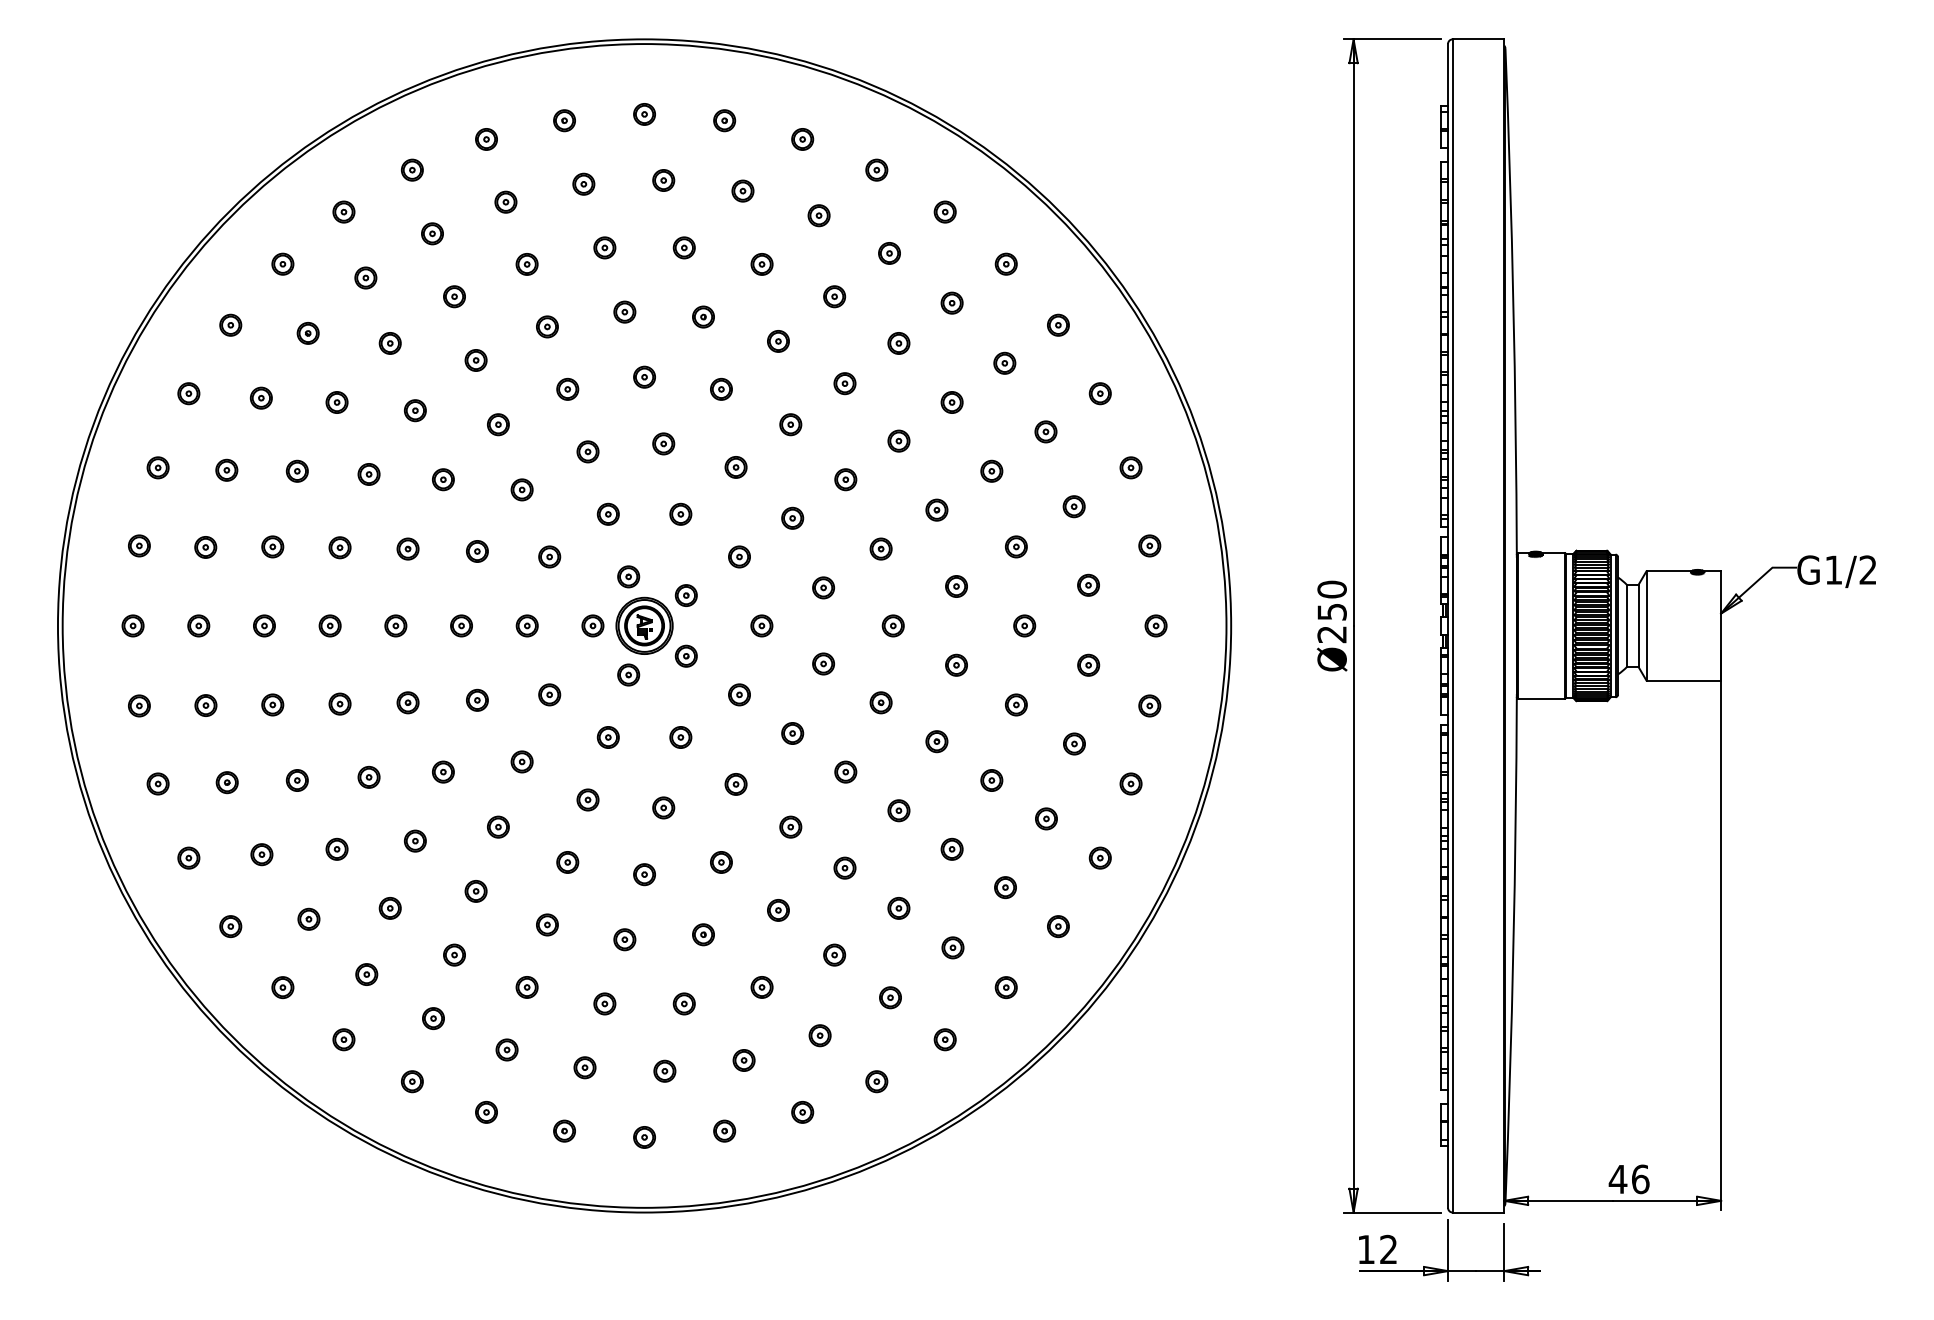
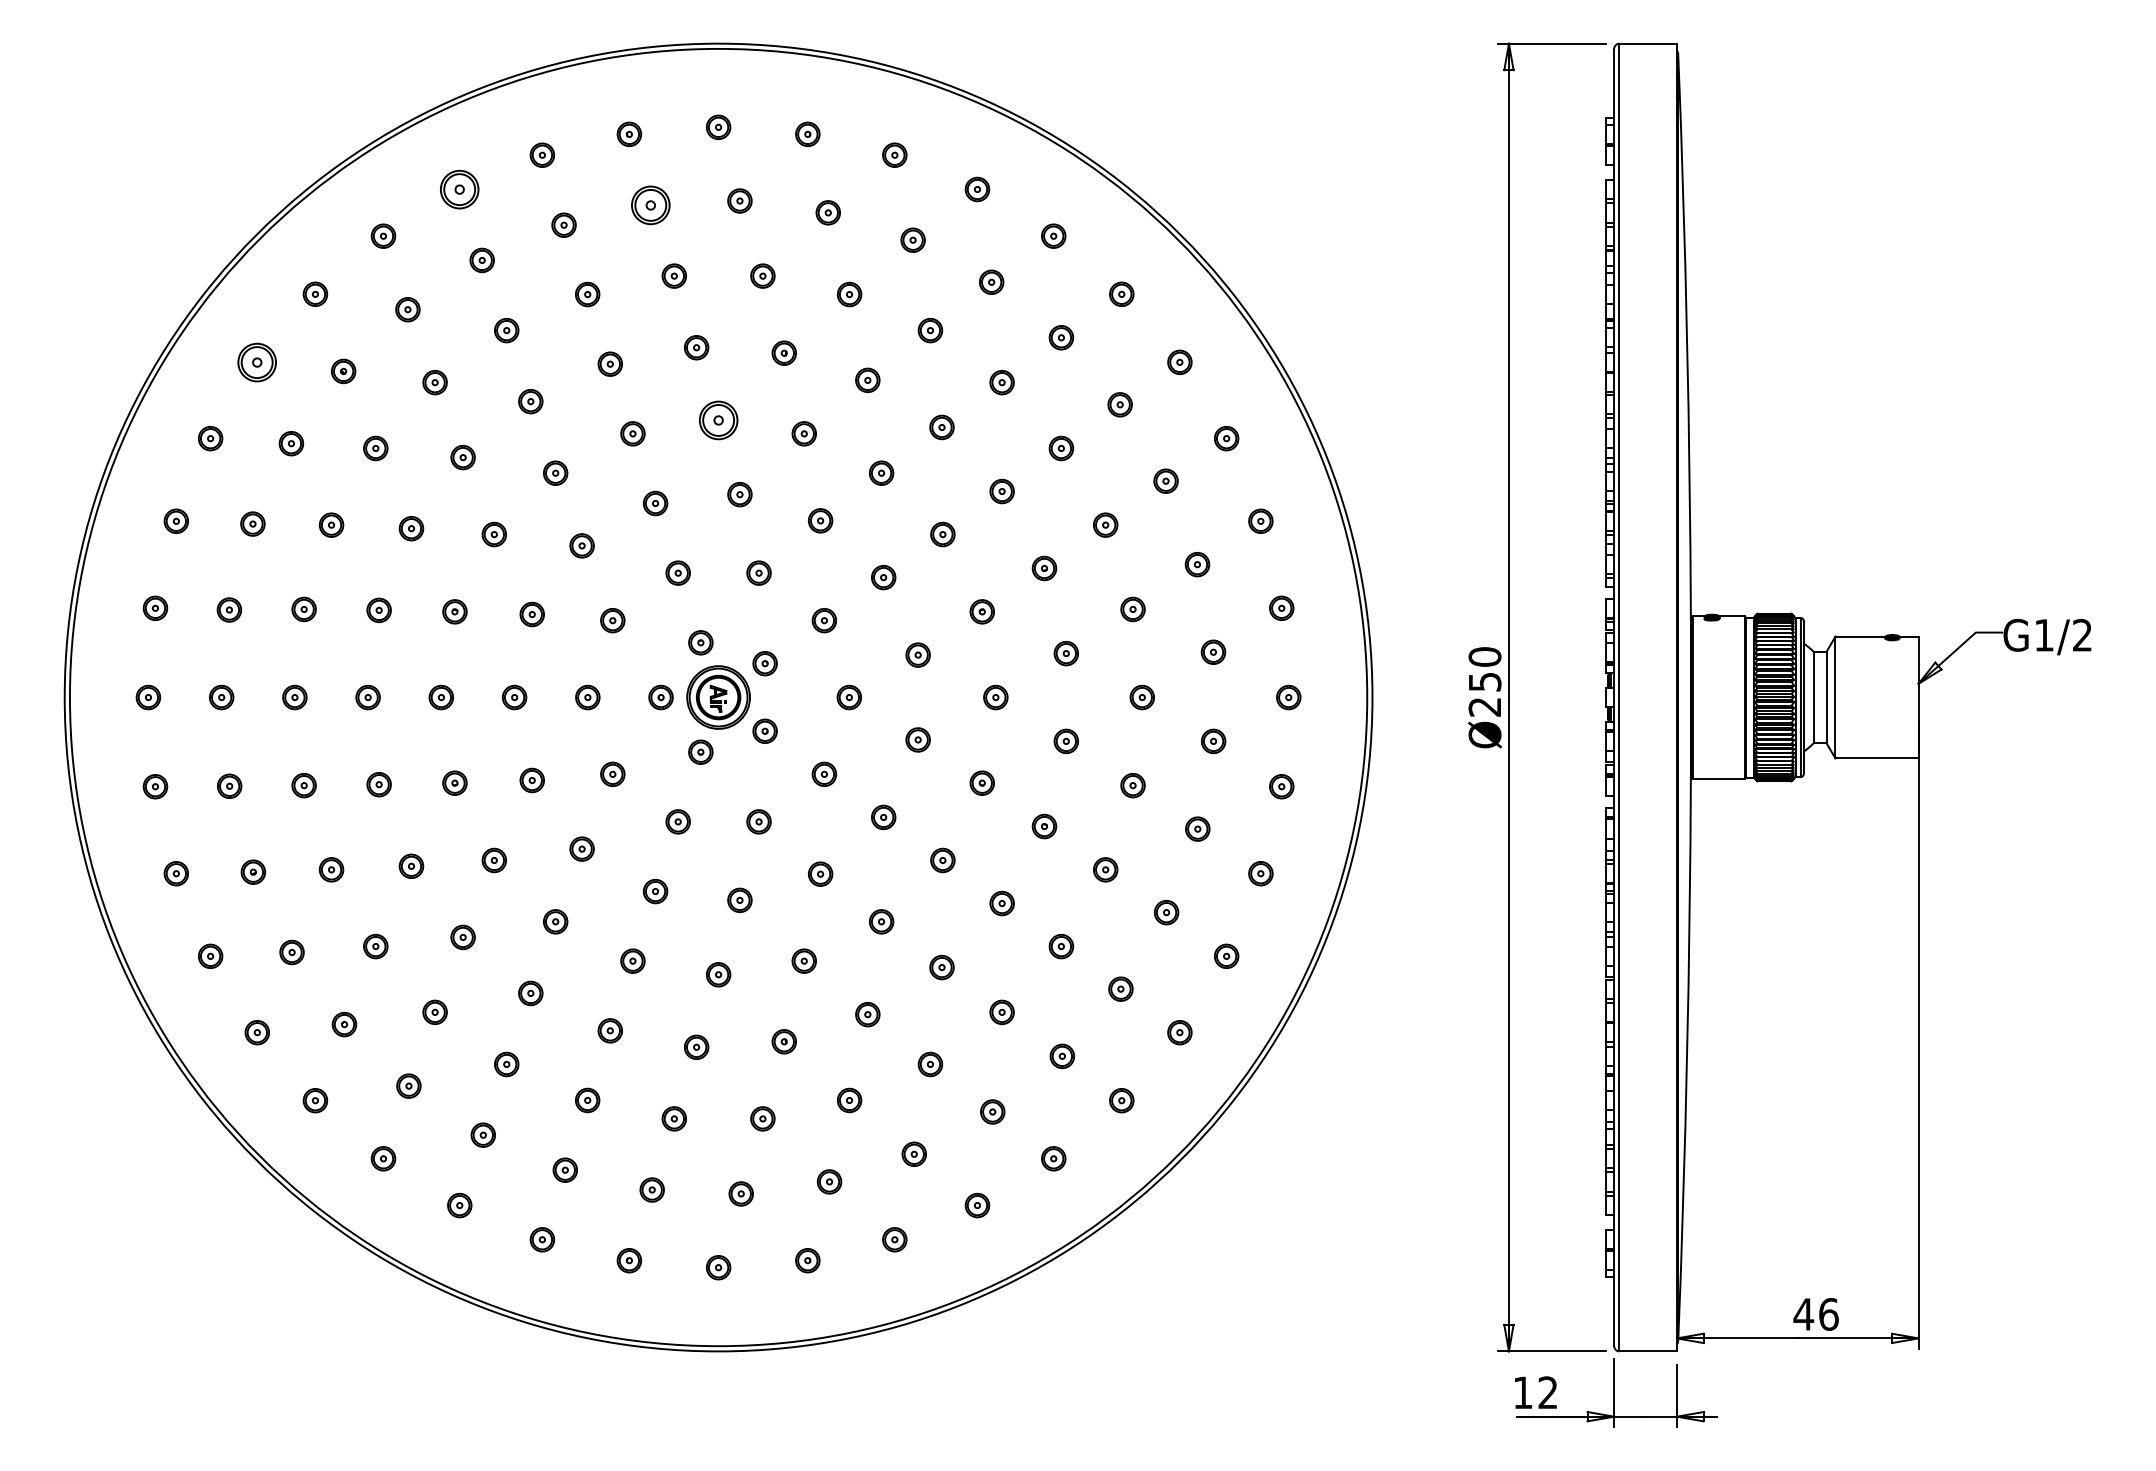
part: (412, 169) -> (459, 188), size x1.6
part: (583, 183) -> (650, 204), size x1.6
part: (230, 324) -> (257, 361), size x1.6
part: (644, 376) -> (718, 419), size x1.6

